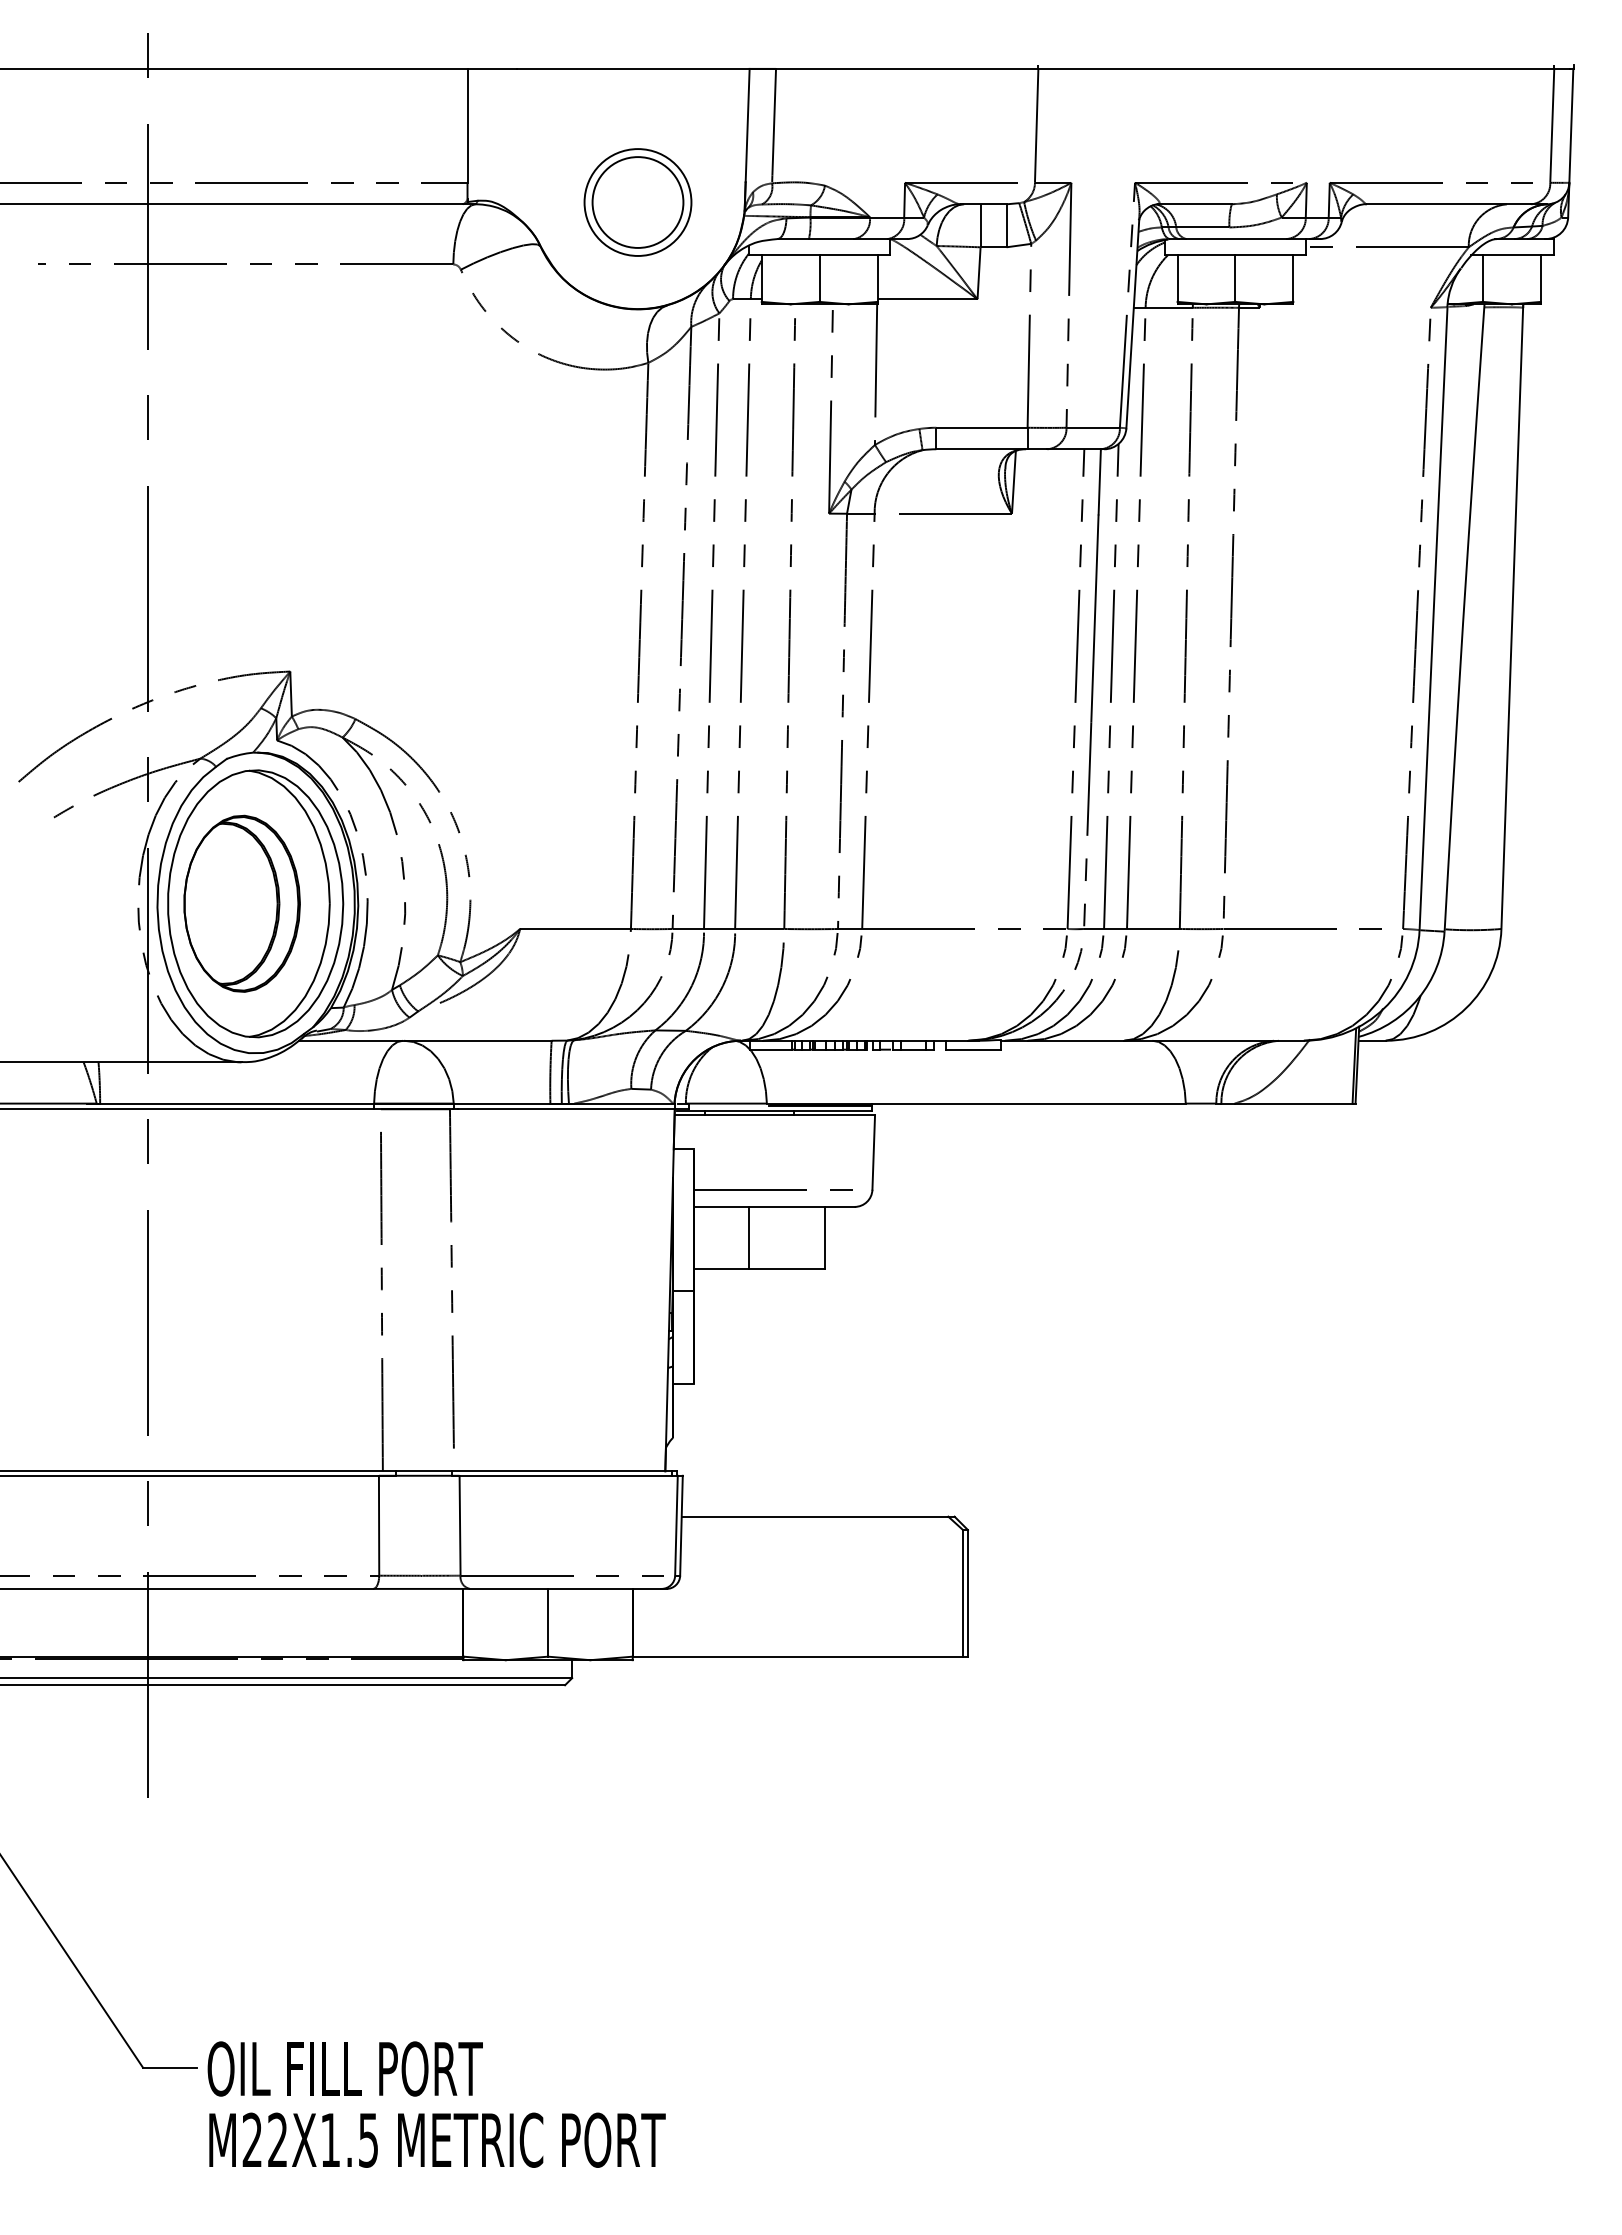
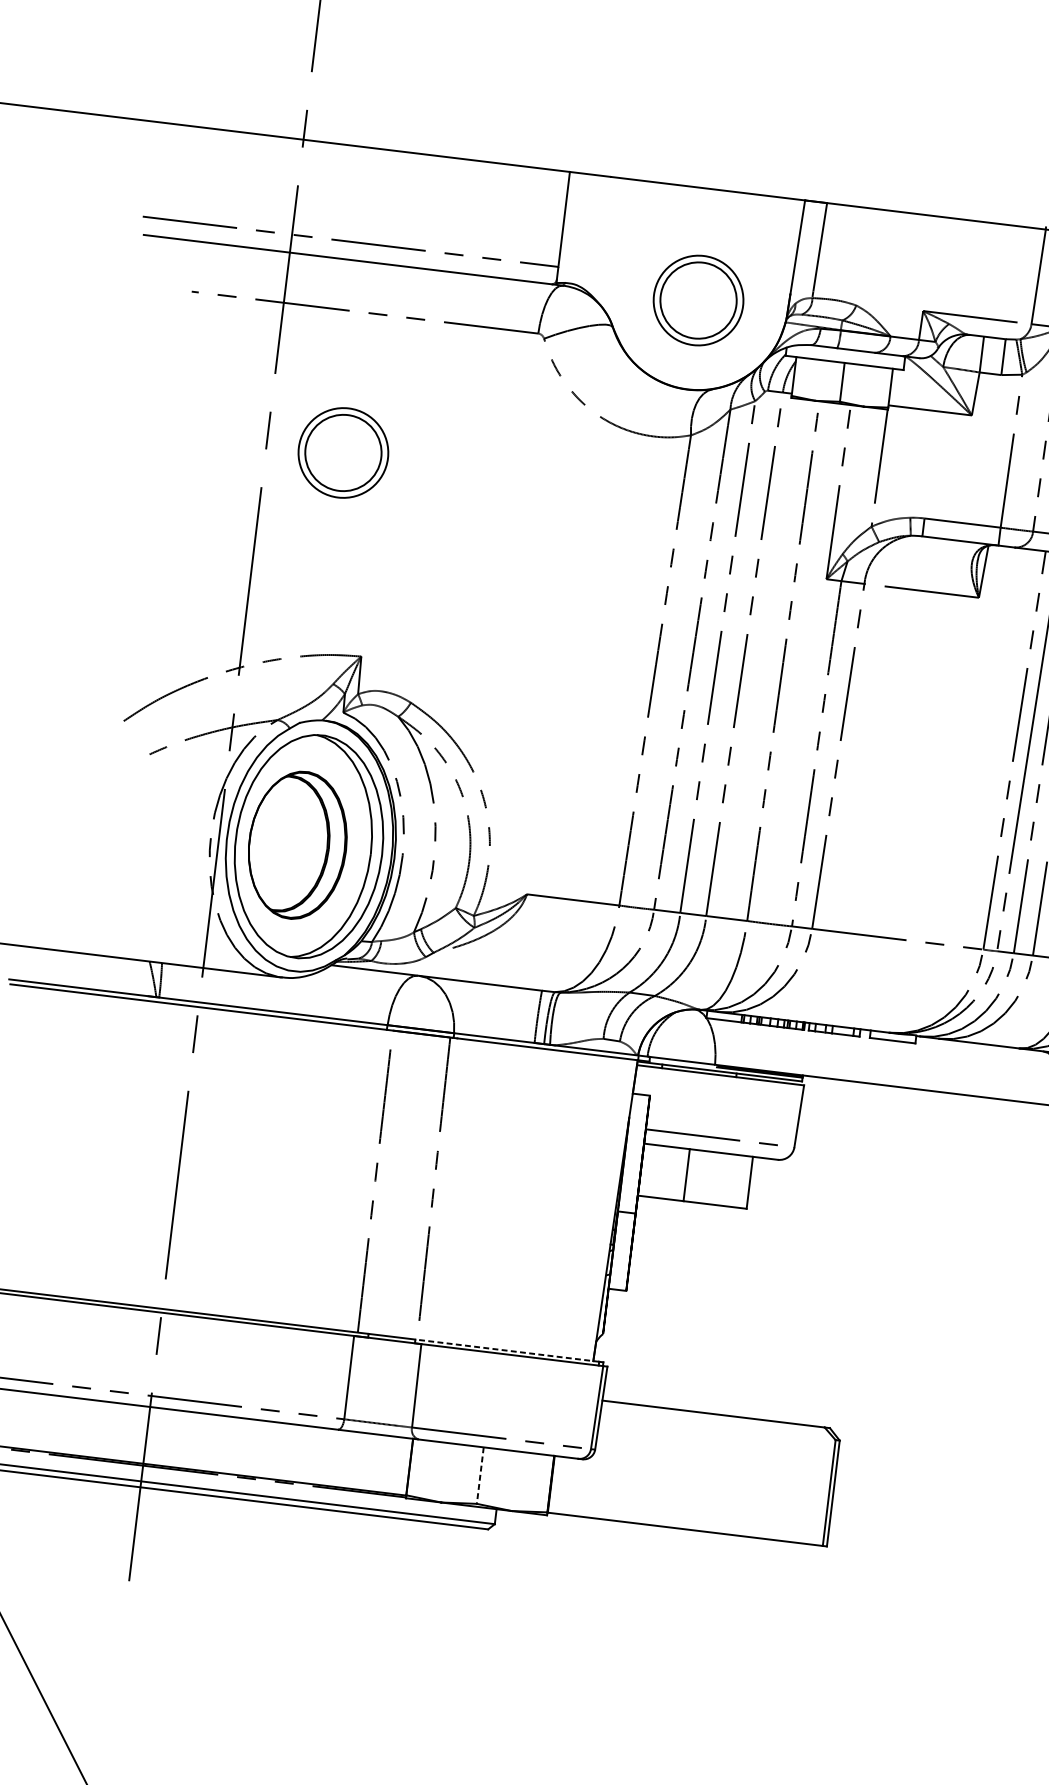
part: (239, 433) -> (343, 452), added
line: (561, 1471) -> (506, 1350), solid -> dashed
line: (548, 1622) -> (480, 1475), solid -> dashed

